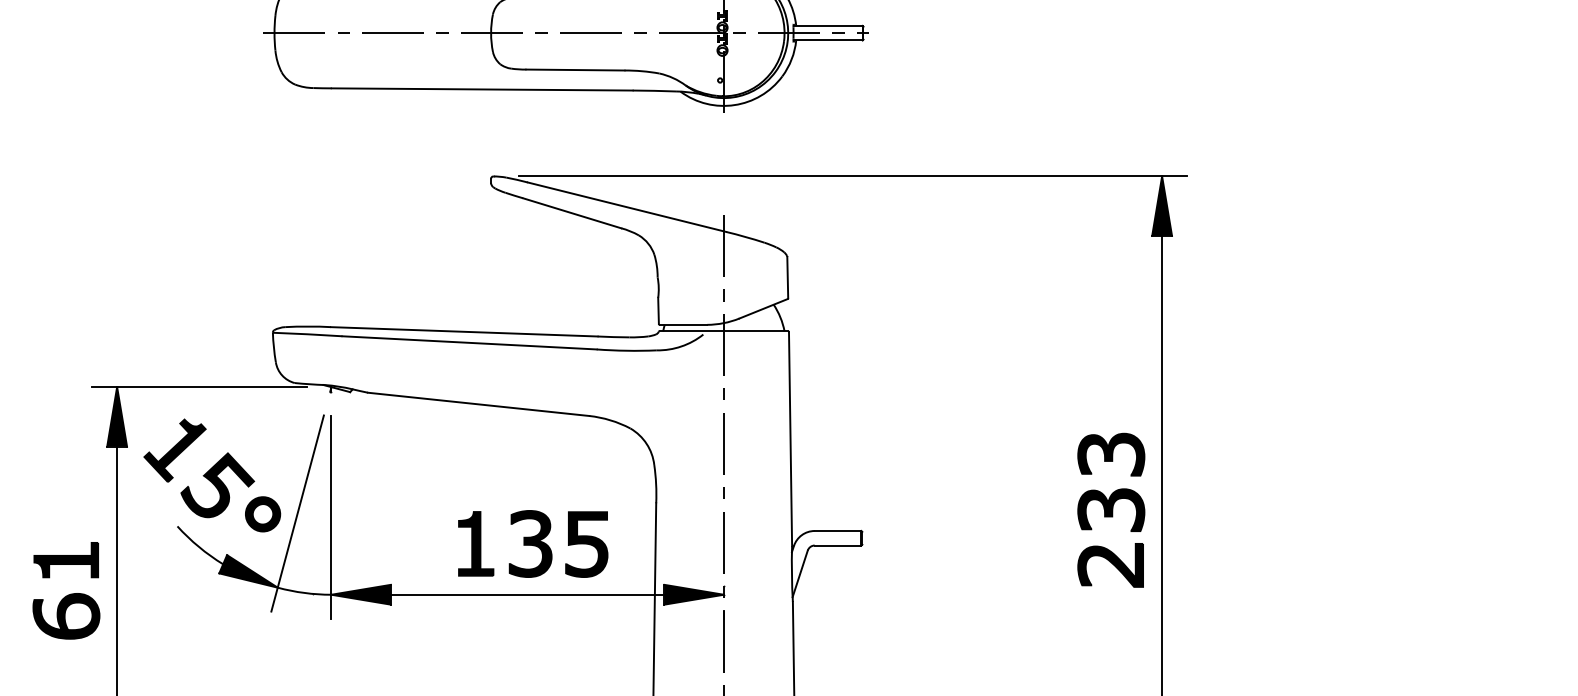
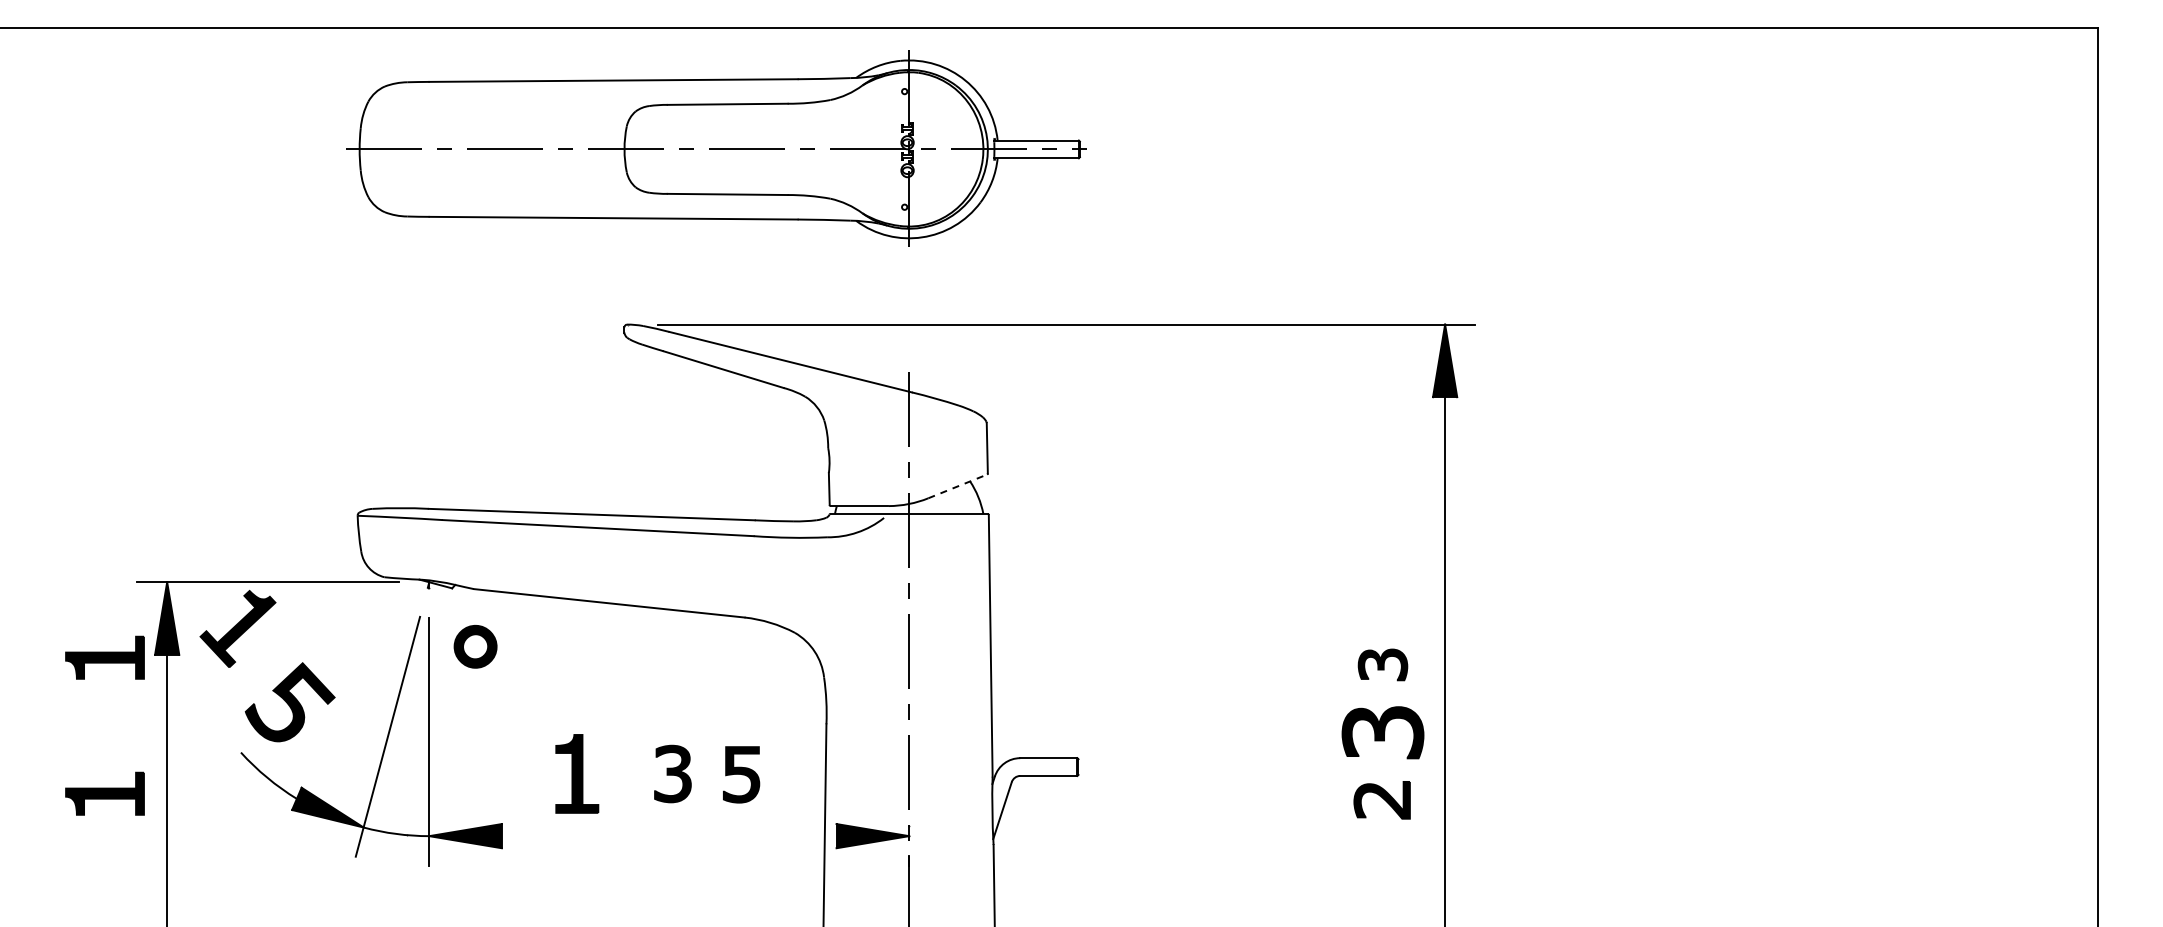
line: (763, 308) -> (957, 486), solid -> dashed
part: (65, 448) -> (104, 657), added
part: (174, 450) -> (237, 628), moved
part: (1110, 454) -> (1382, 664), size x0.6
part: (262, 514) -> (475, 646), moved
part: (476, 543) -> (577, 773), moved
part: (530, 543) -> (672, 773), size x0.7
part: (586, 544) -> (741, 774), size x0.7
part: (1110, 565) -> (1381, 800), size x0.7
line: (527, 595) -> (668, 836), removed
part: (66, 616) -> (105, 862), removed

